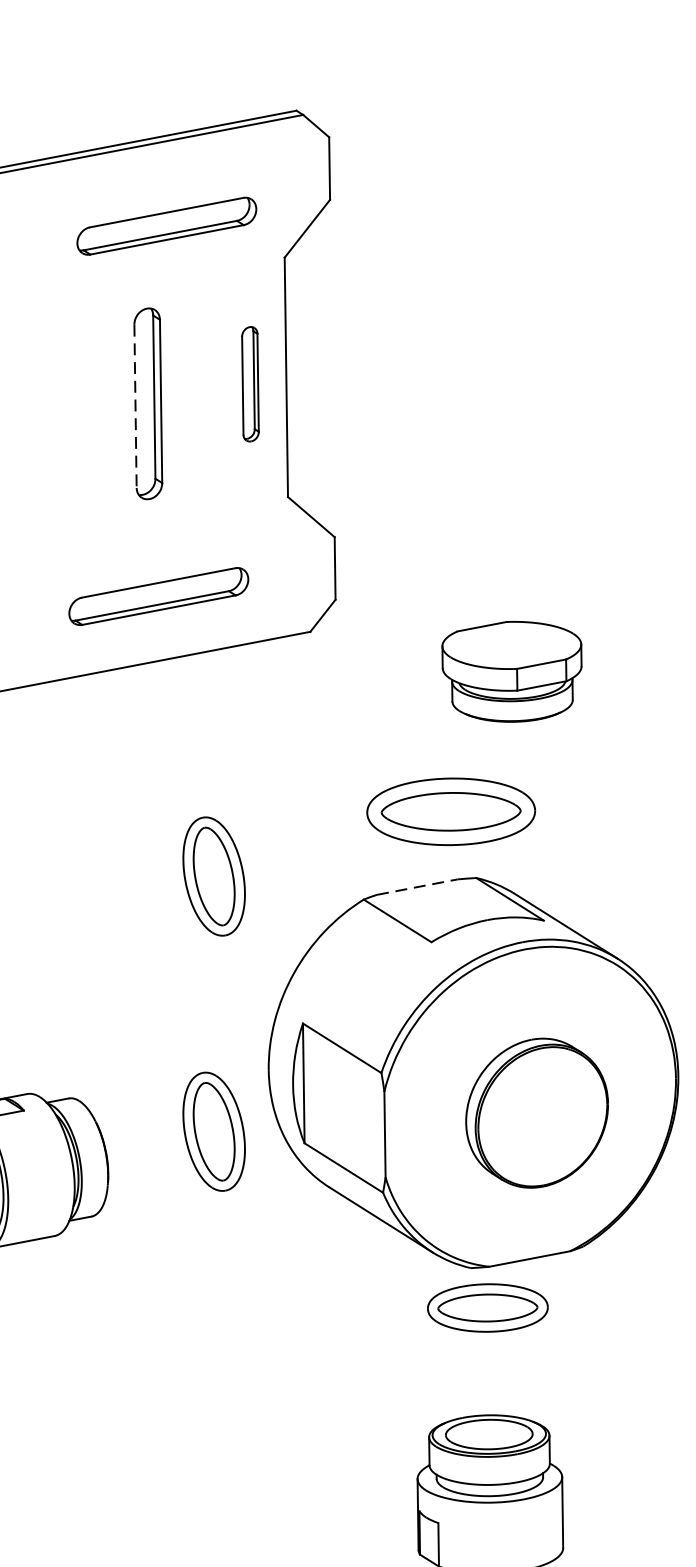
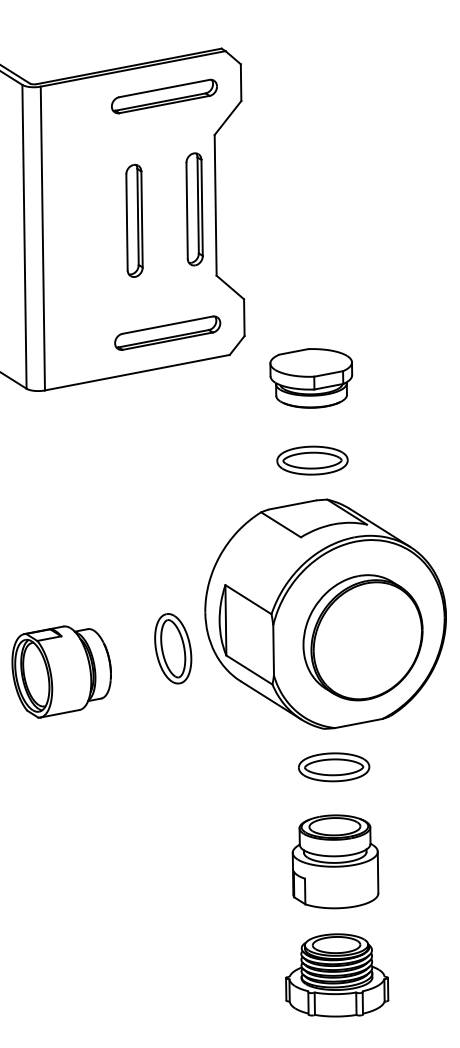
part: (166, 226) -> (164, 96), moved
part: (250, 384) -> (194, 209), size x1.67
line: (136, 406) -> (127, 222), dashed -> solid
part: (158, 595) -> (167, 332), moved
part: (512, 671) -> (311, 378), moved
part: (451, 811) -> (312, 460), size x0.71
part: (214, 876) -> (173, 498), removed
line: (418, 886) -> (293, 504), dashed -> solid
part: (536, 1112) -> (362, 637), size x1.43
part: (488, 1308) -> (334, 767), moved

